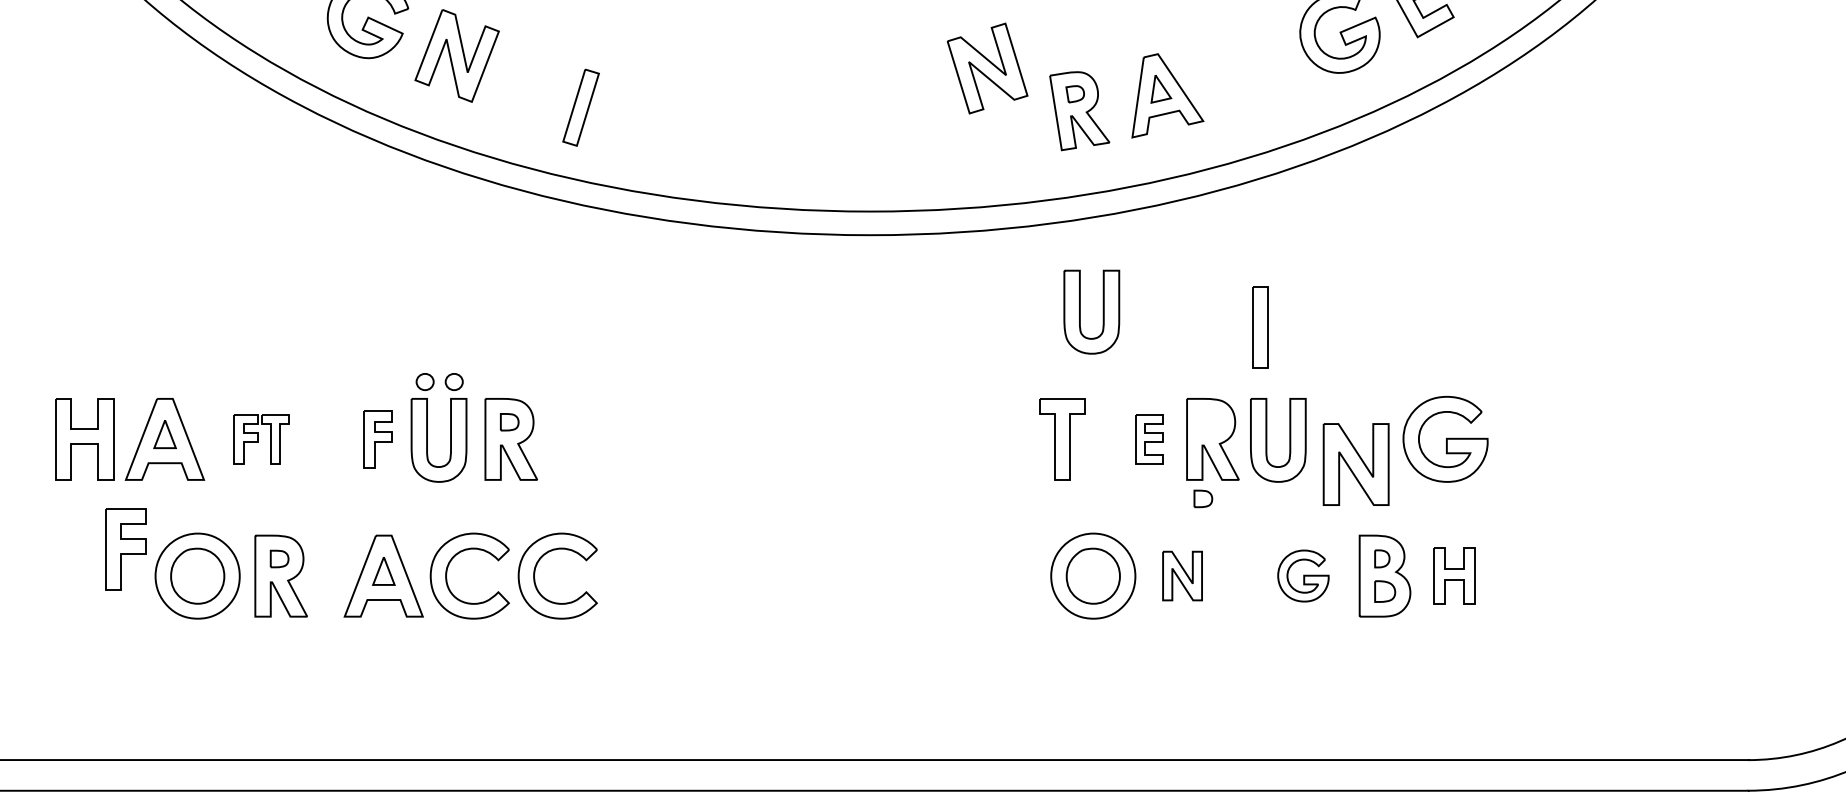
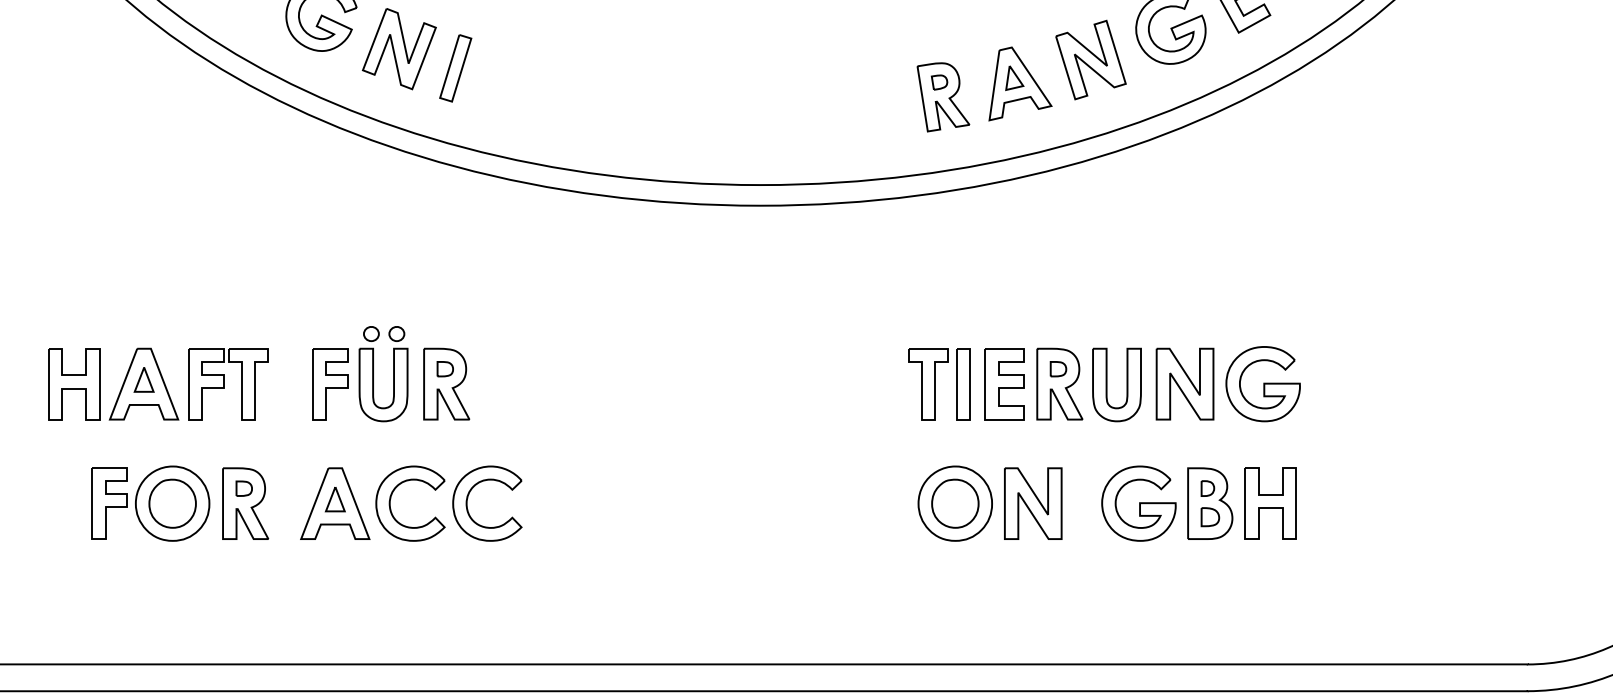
part: (987, 67) -> (1090, 59), moved
part: (580, 107) -> (455, 68), moved
part: (1080, 311) -> (944, 272), removed
part: (1260, 327) -> (963, 384), moved
part: (261, 439) -> (228, 384), size x1.67
part: (378, 439) -> (330, 384), size x1.43
part: (1149, 439) -> (1004, 384), size x1.67
part: (1355, 463) -> (1184, 383), moved
part: (1203, 499) -> (1058, 369), moved
part: (125, 549) -> (109, 503), moved
part: (1182, 575) -> (1033, 503), size x1.67
part: (1302, 575) -> (1138, 503), size x1.67
part: (1453, 575) -> (1270, 503), size x1.43

